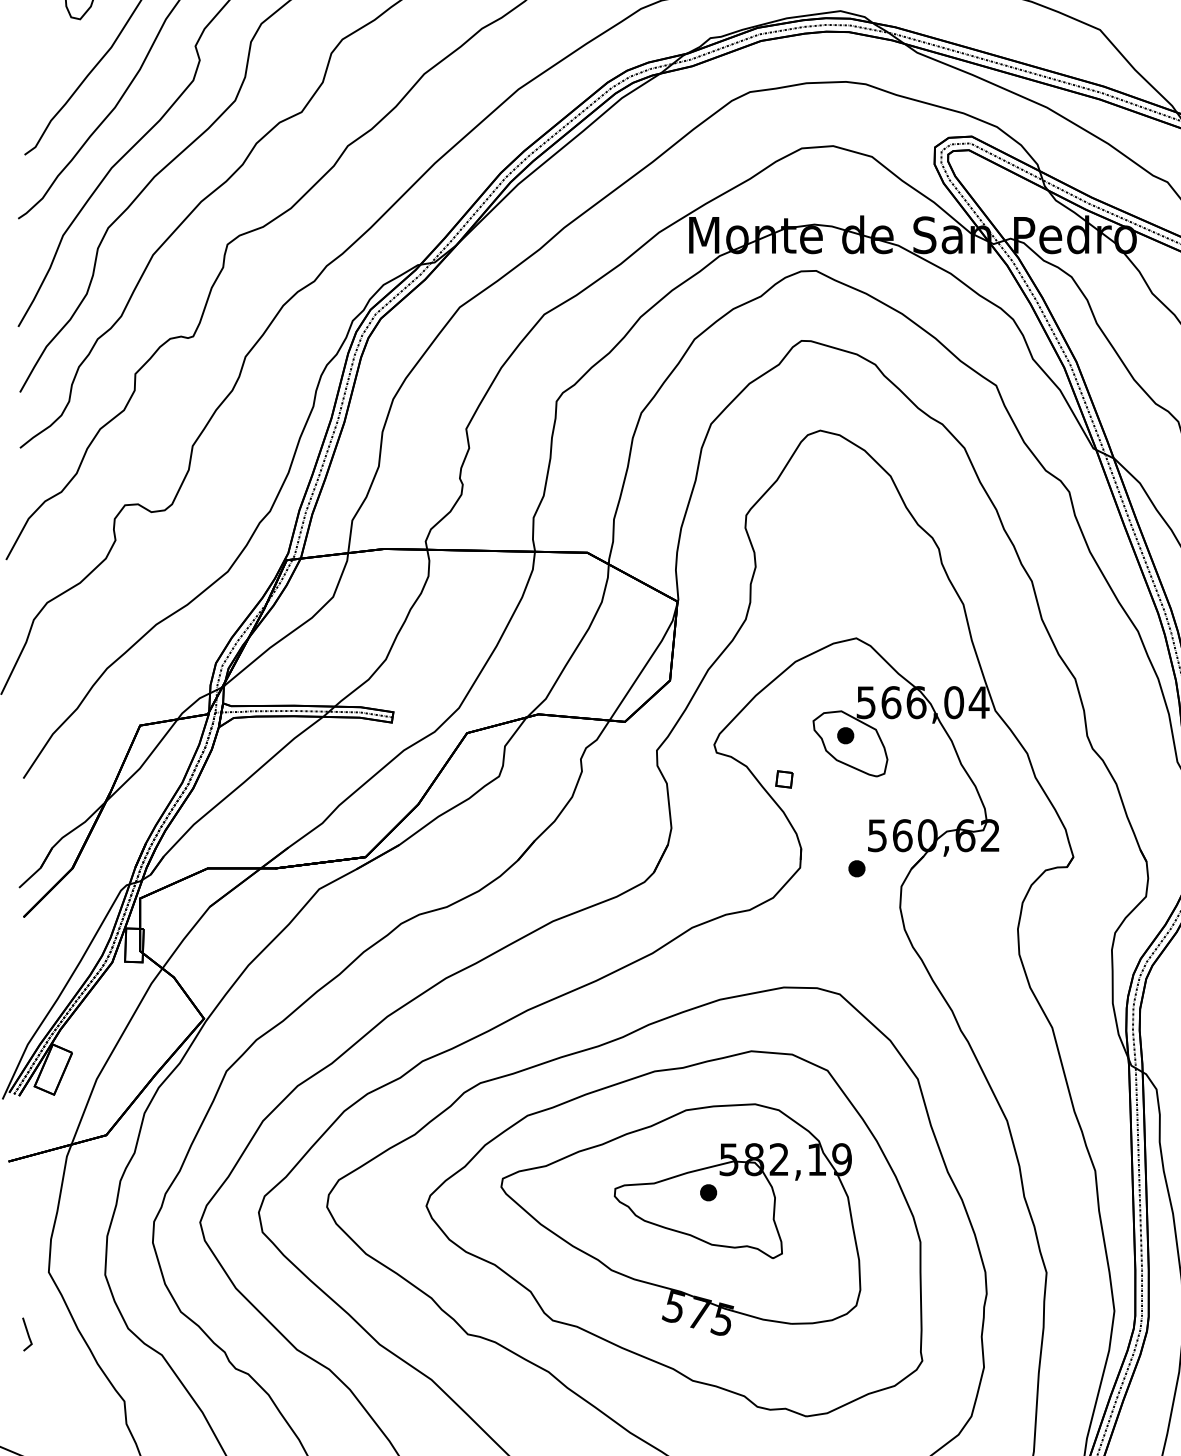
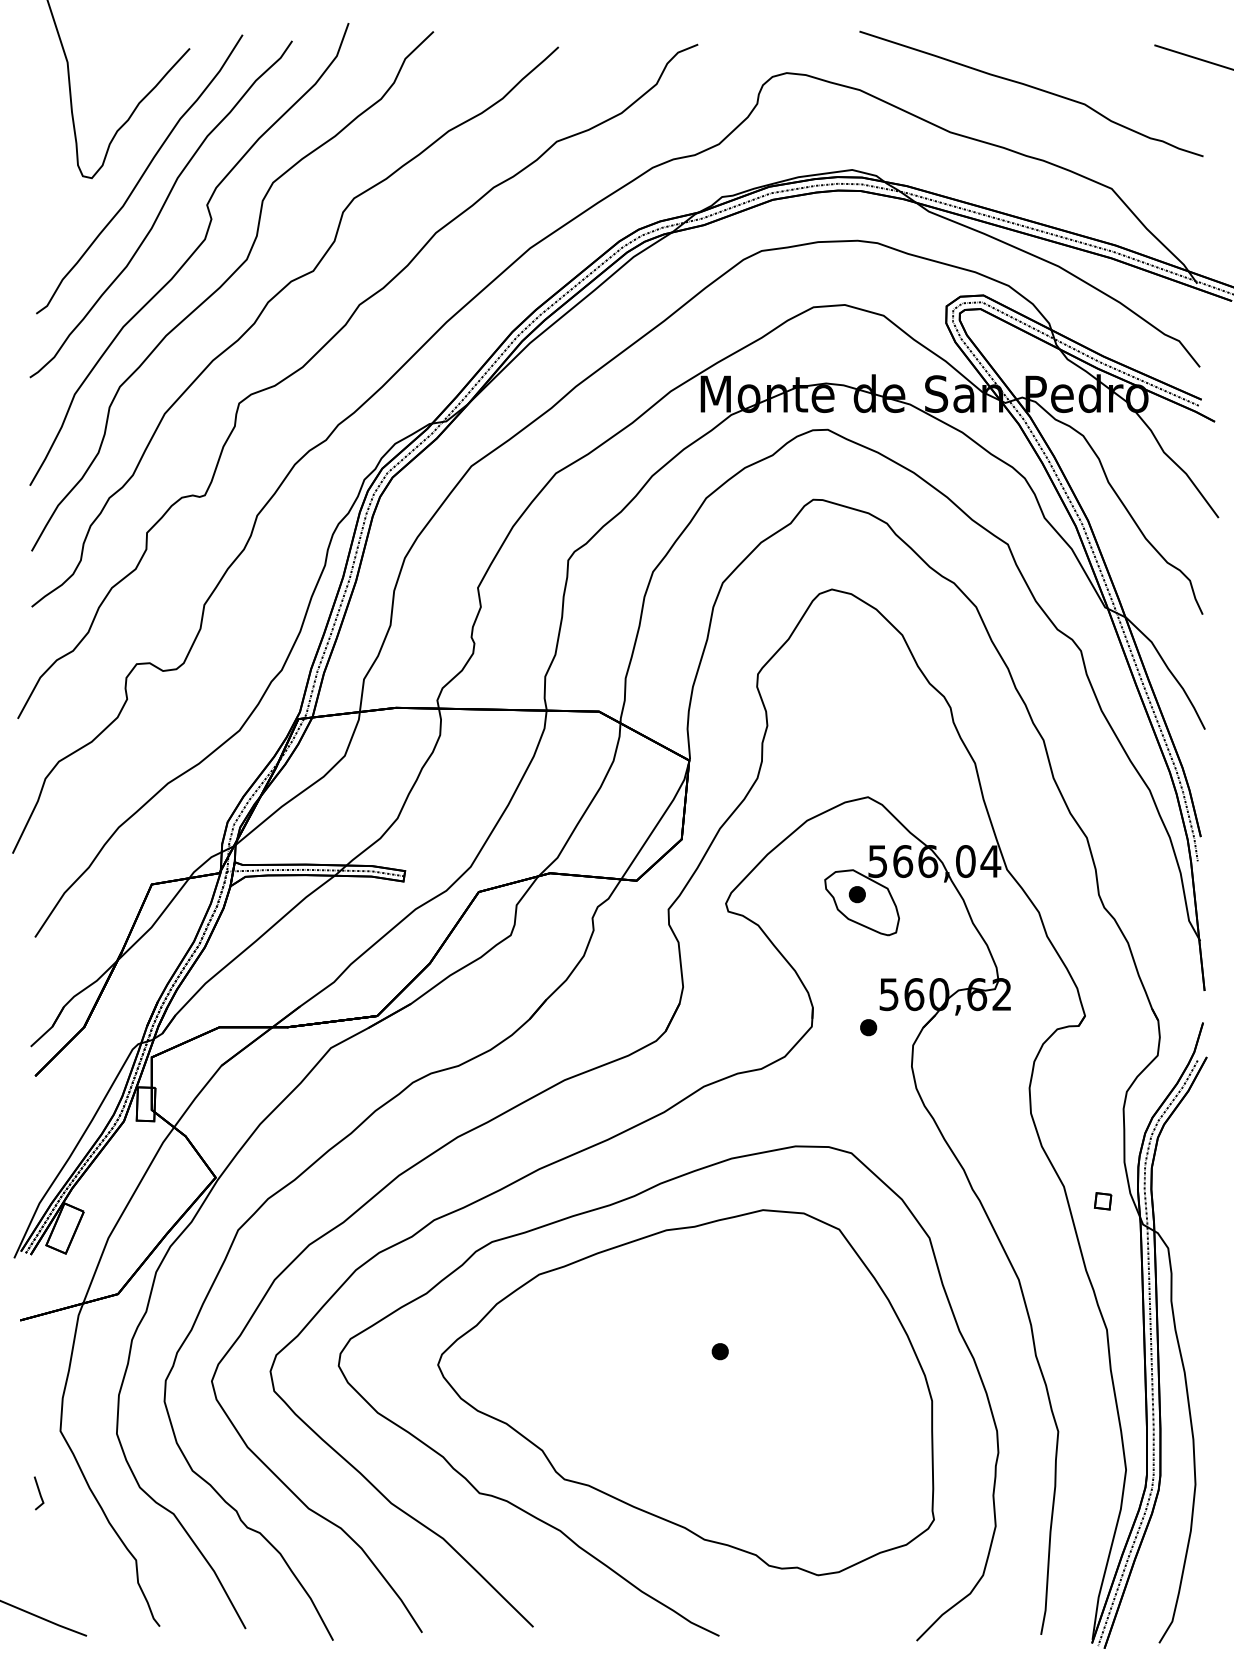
part: (783, 779) -> (1102, 1201), moved
part: (680, 1219) -> (692, 1378), removed

